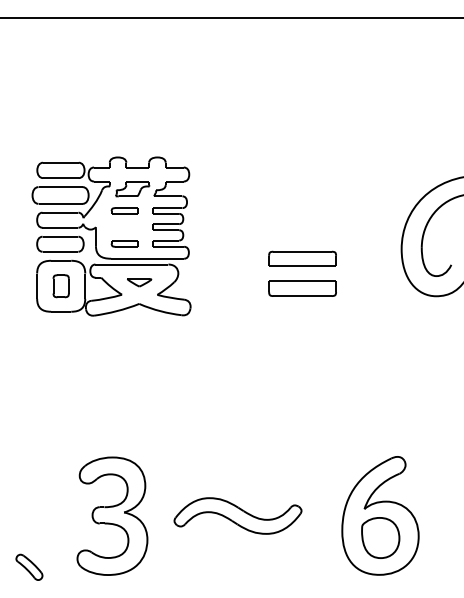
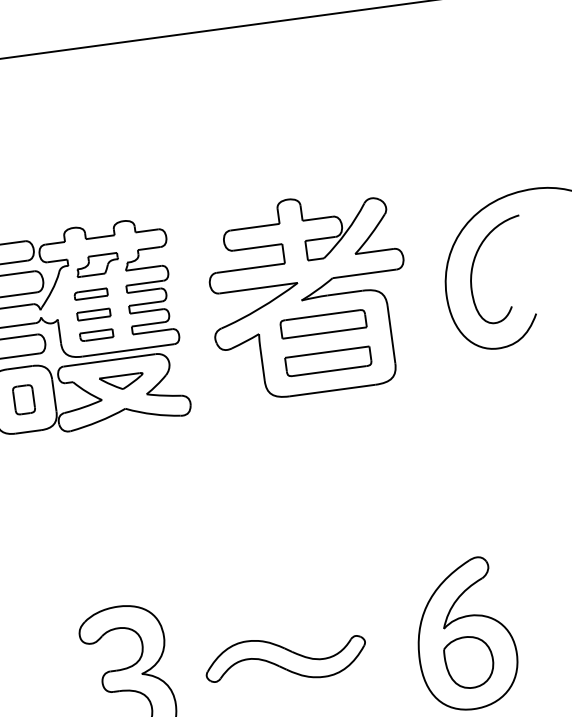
part: (124, 226) -> (93, 313), added
part: (293, 234) -> (307, 295), added
part: (139, 282) -> (122, 381), size x1.43

